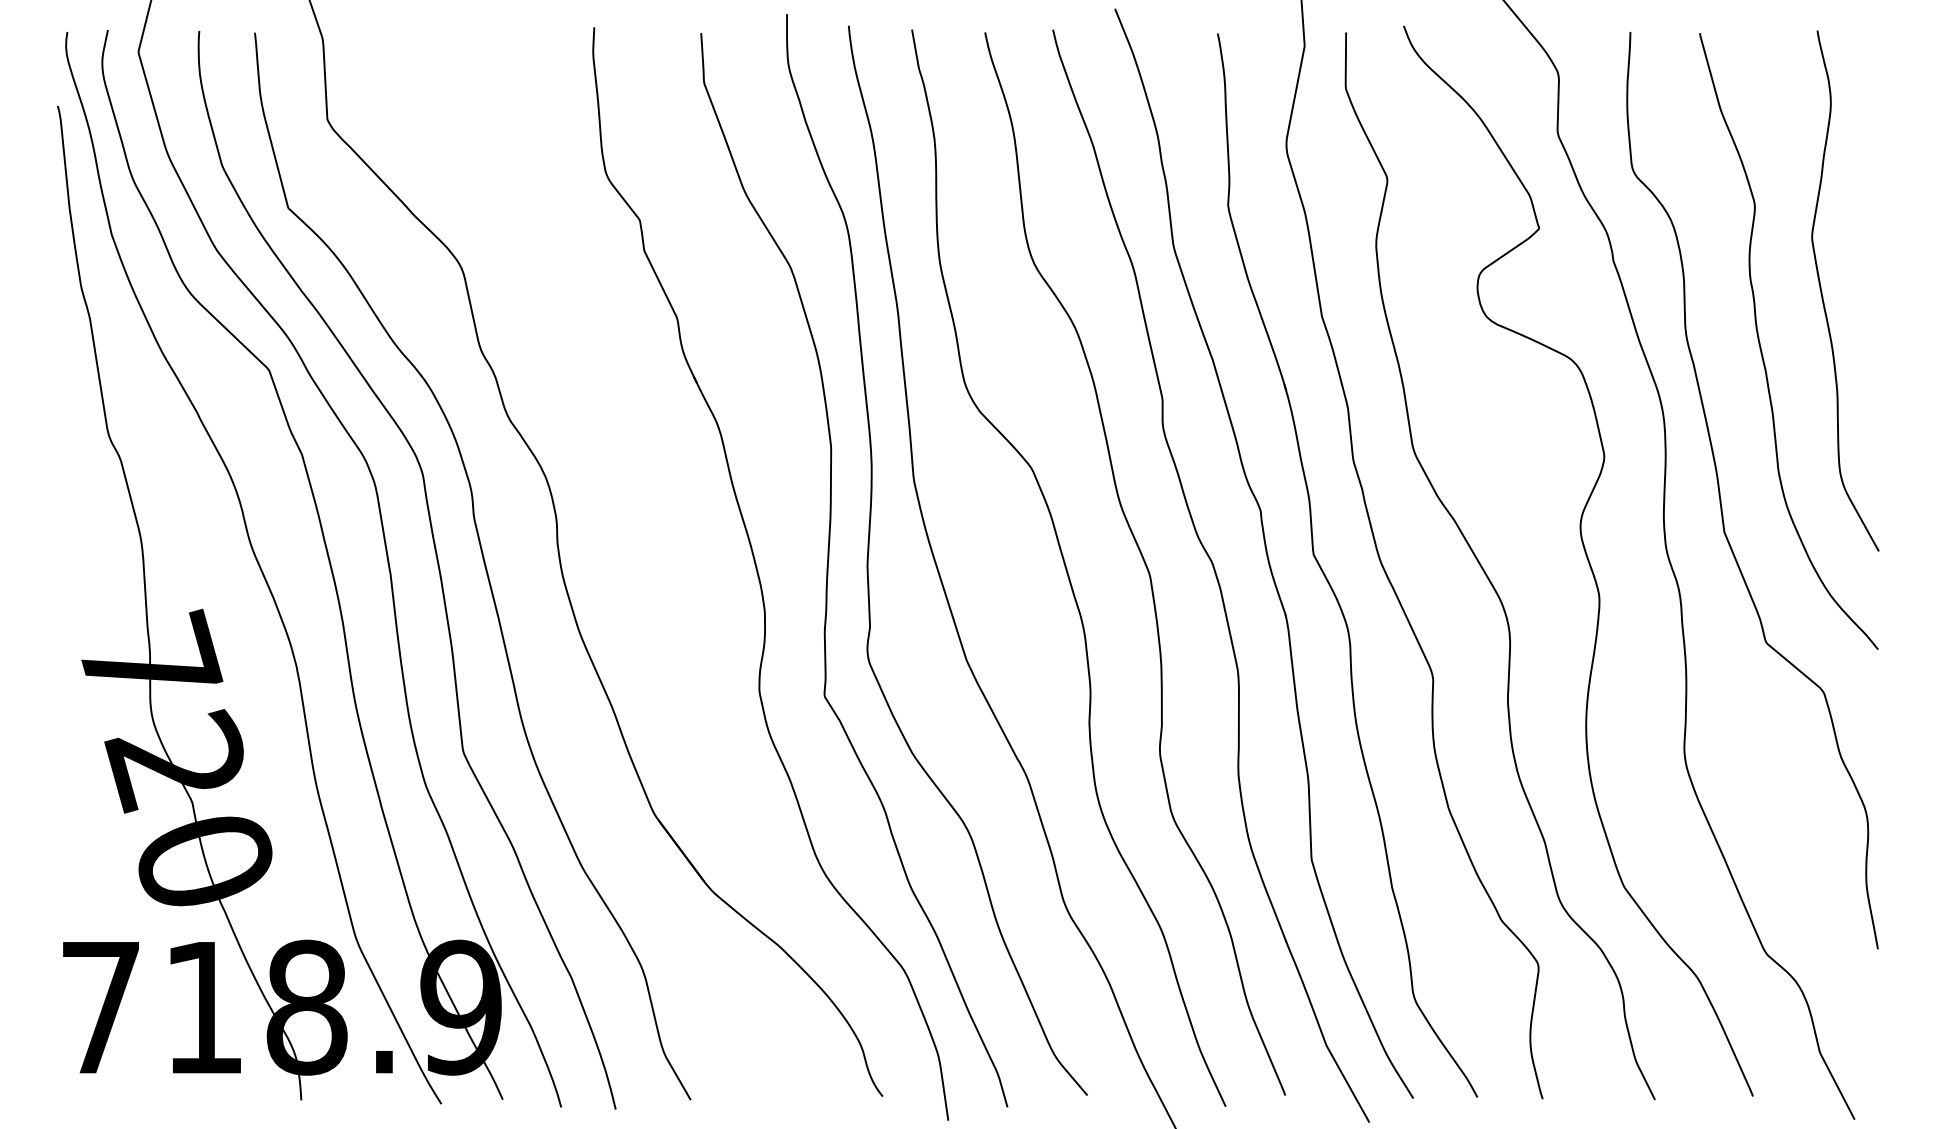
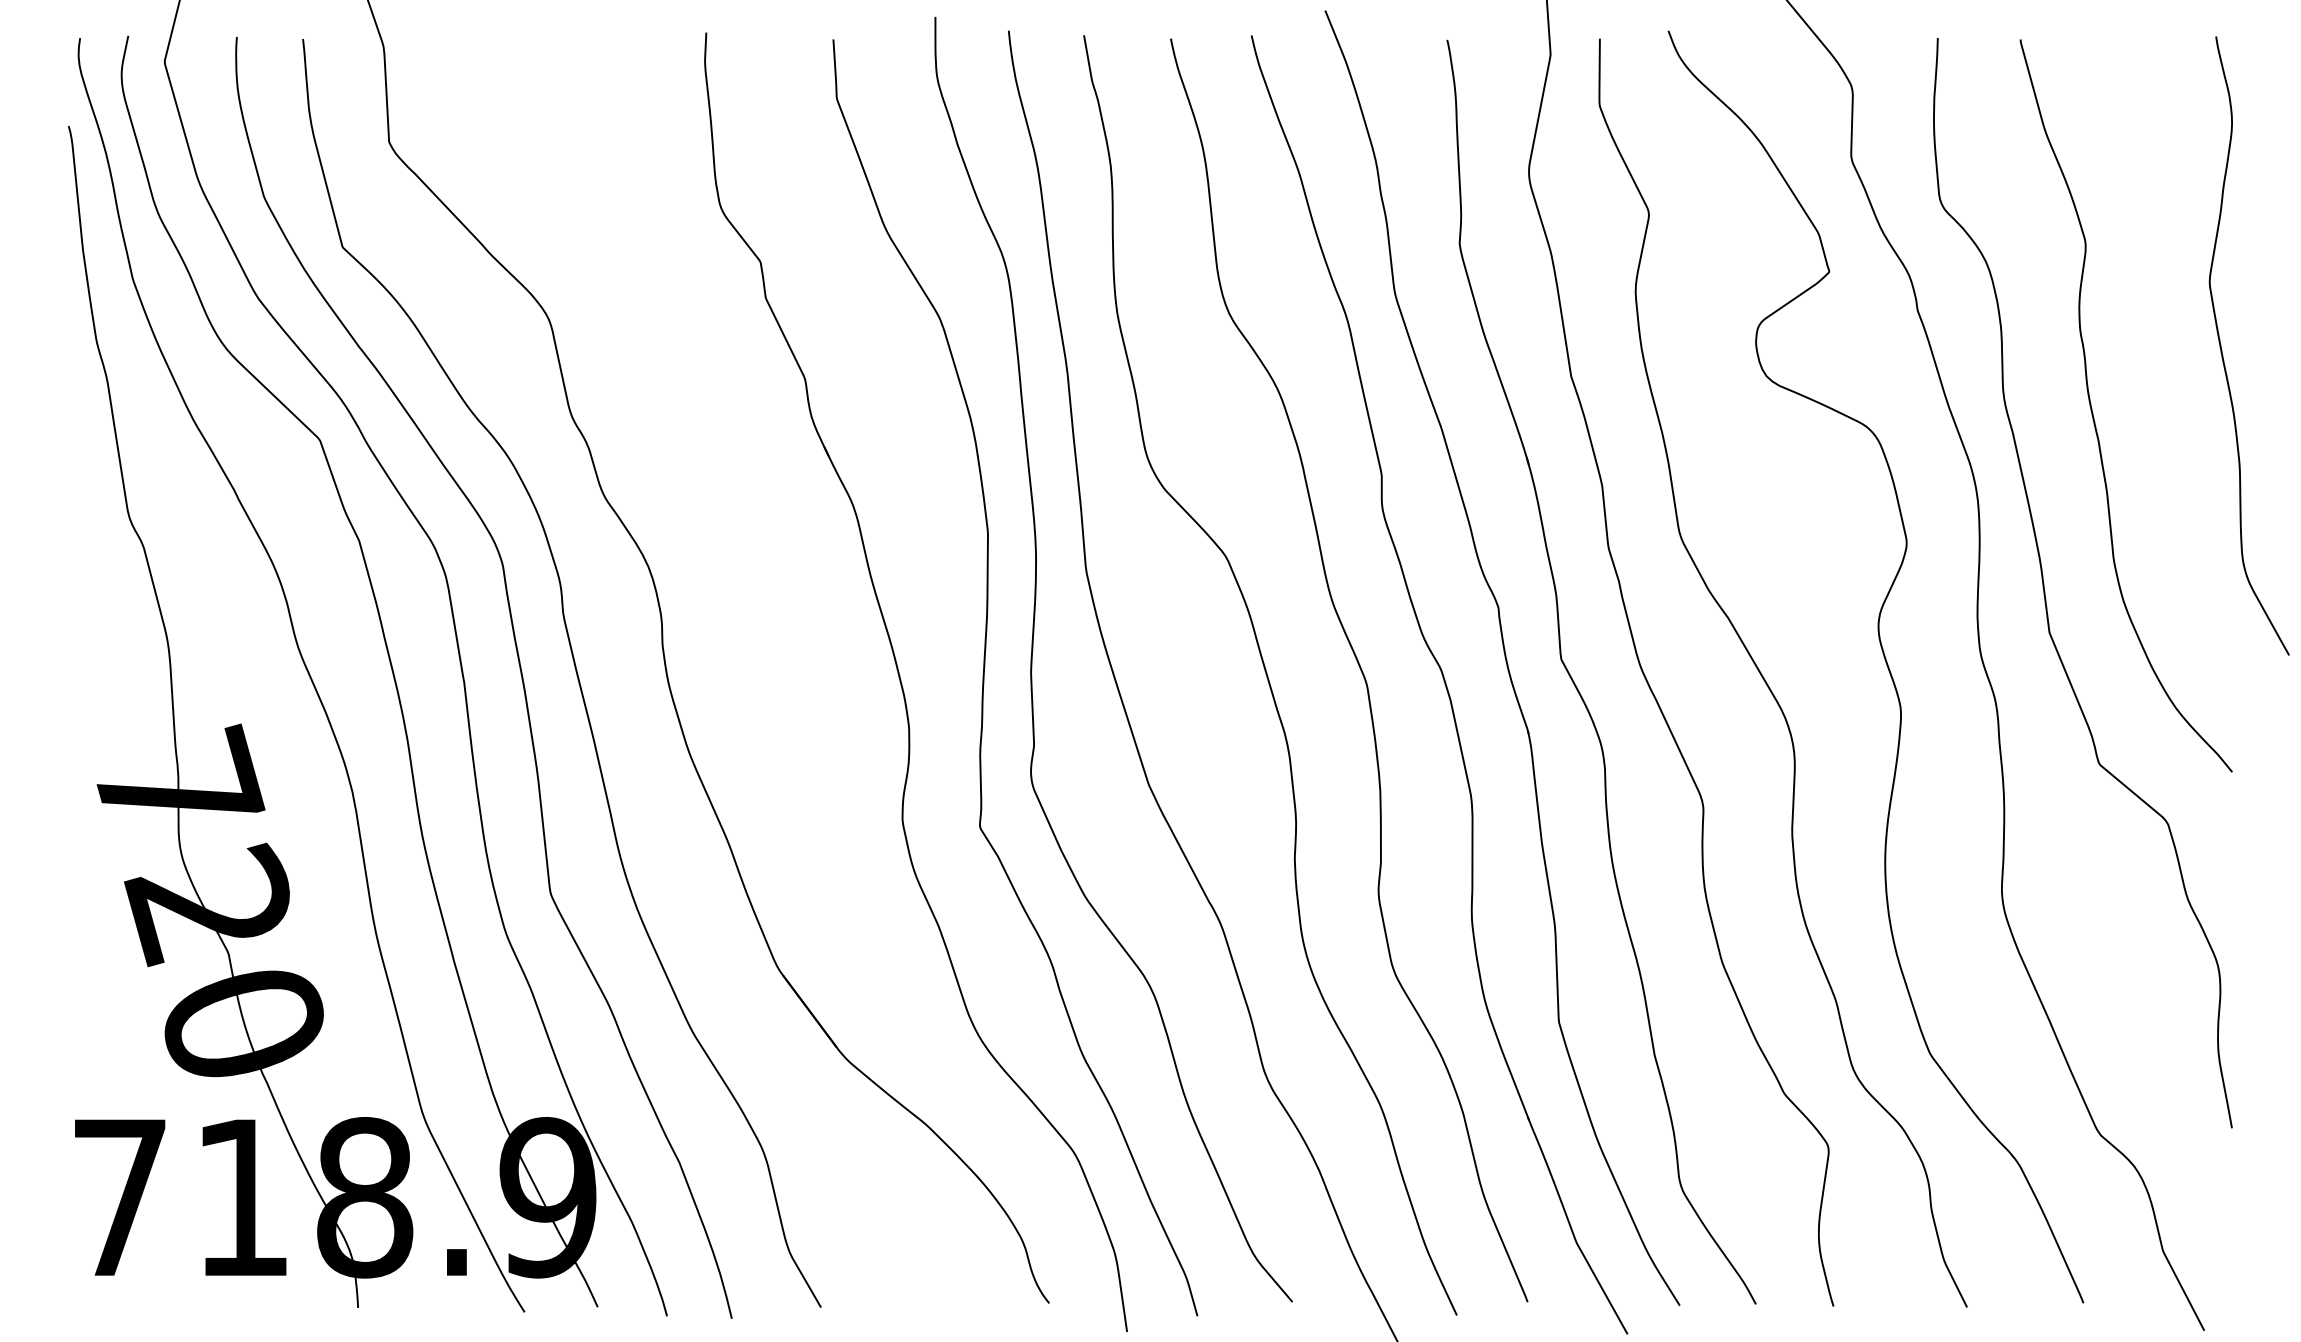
curve: (1822, 294) -> (2222, 350), moved

